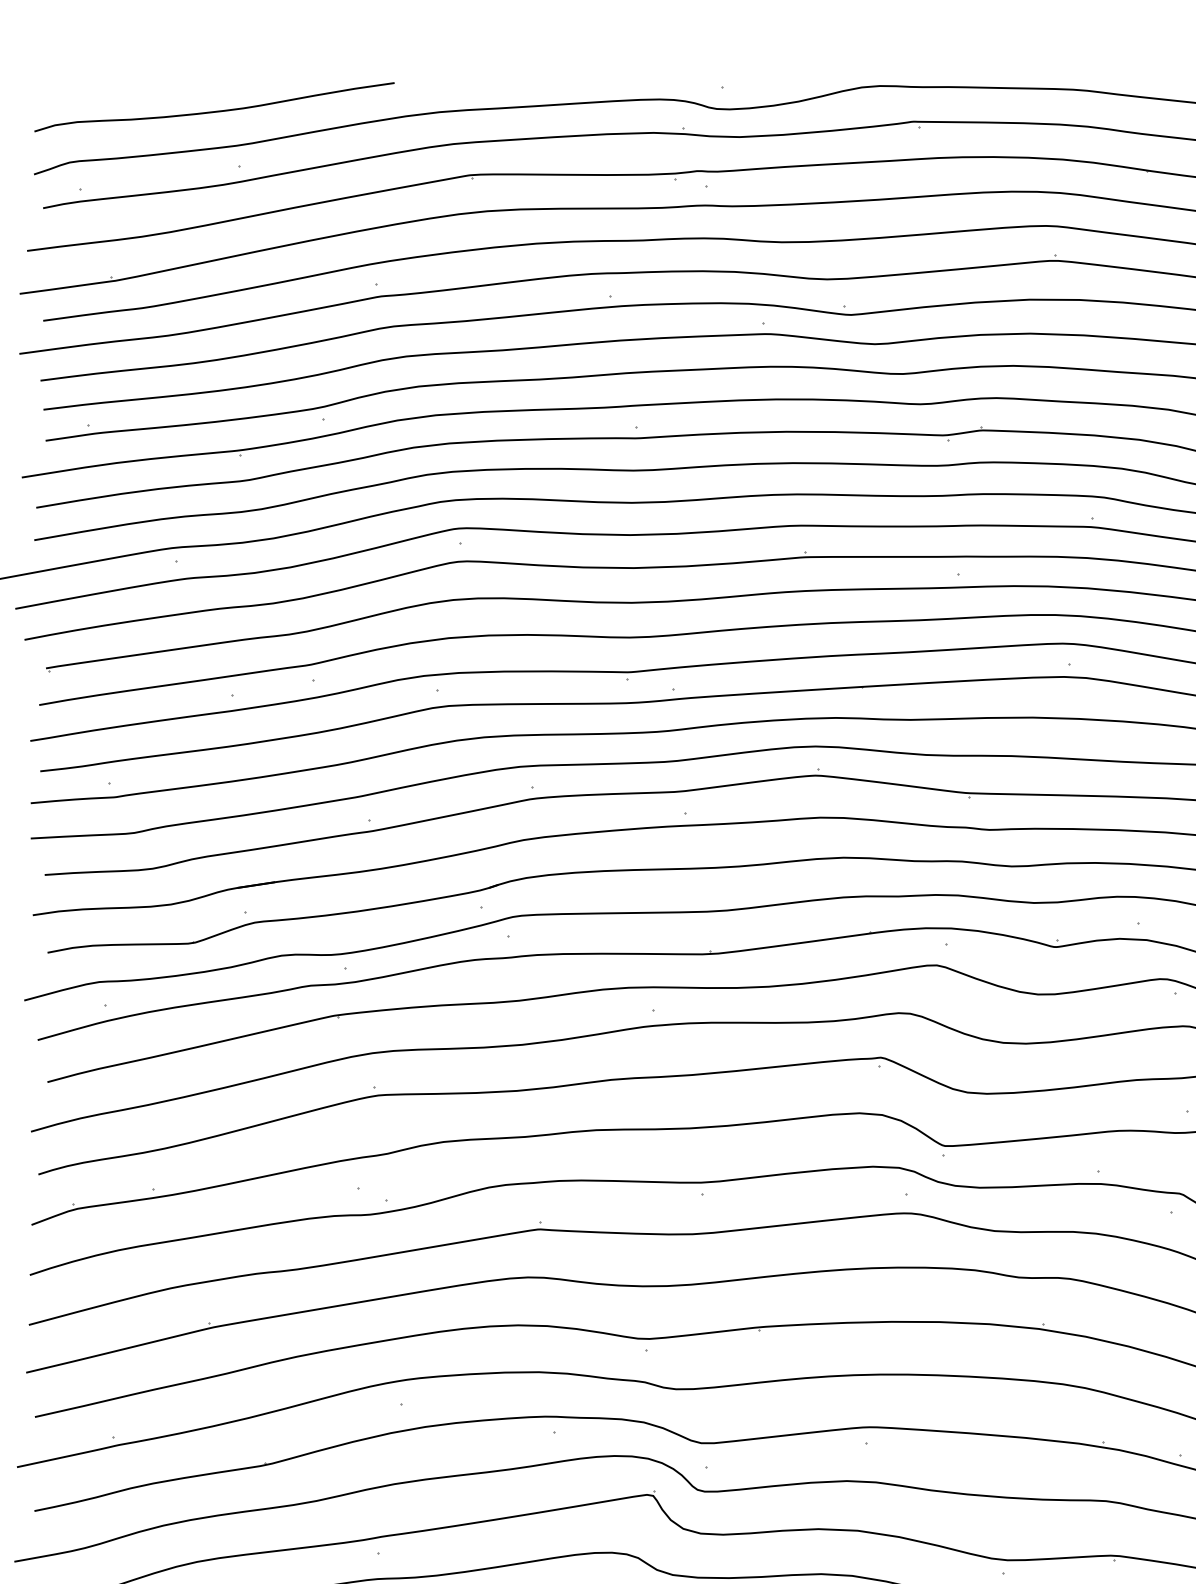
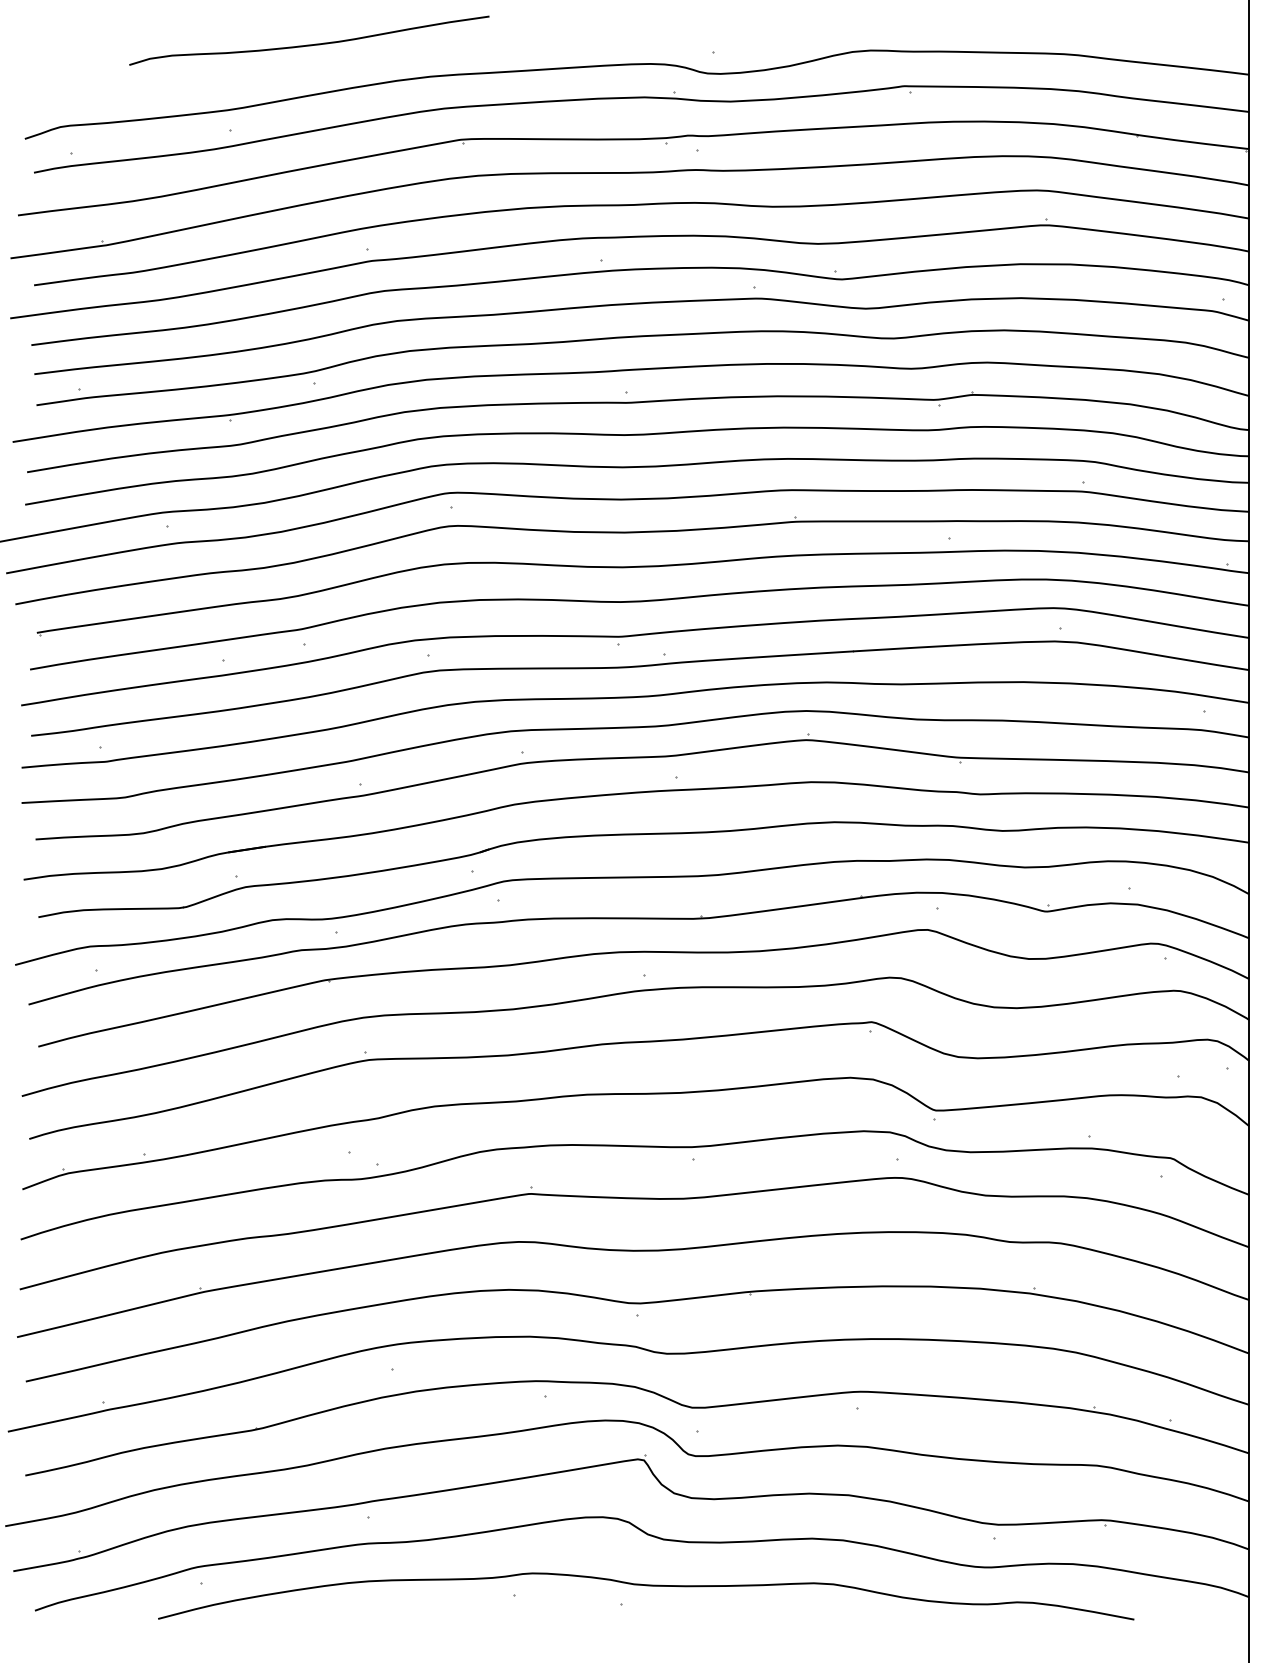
curve: (214, 111) -> (309, 44), moved

